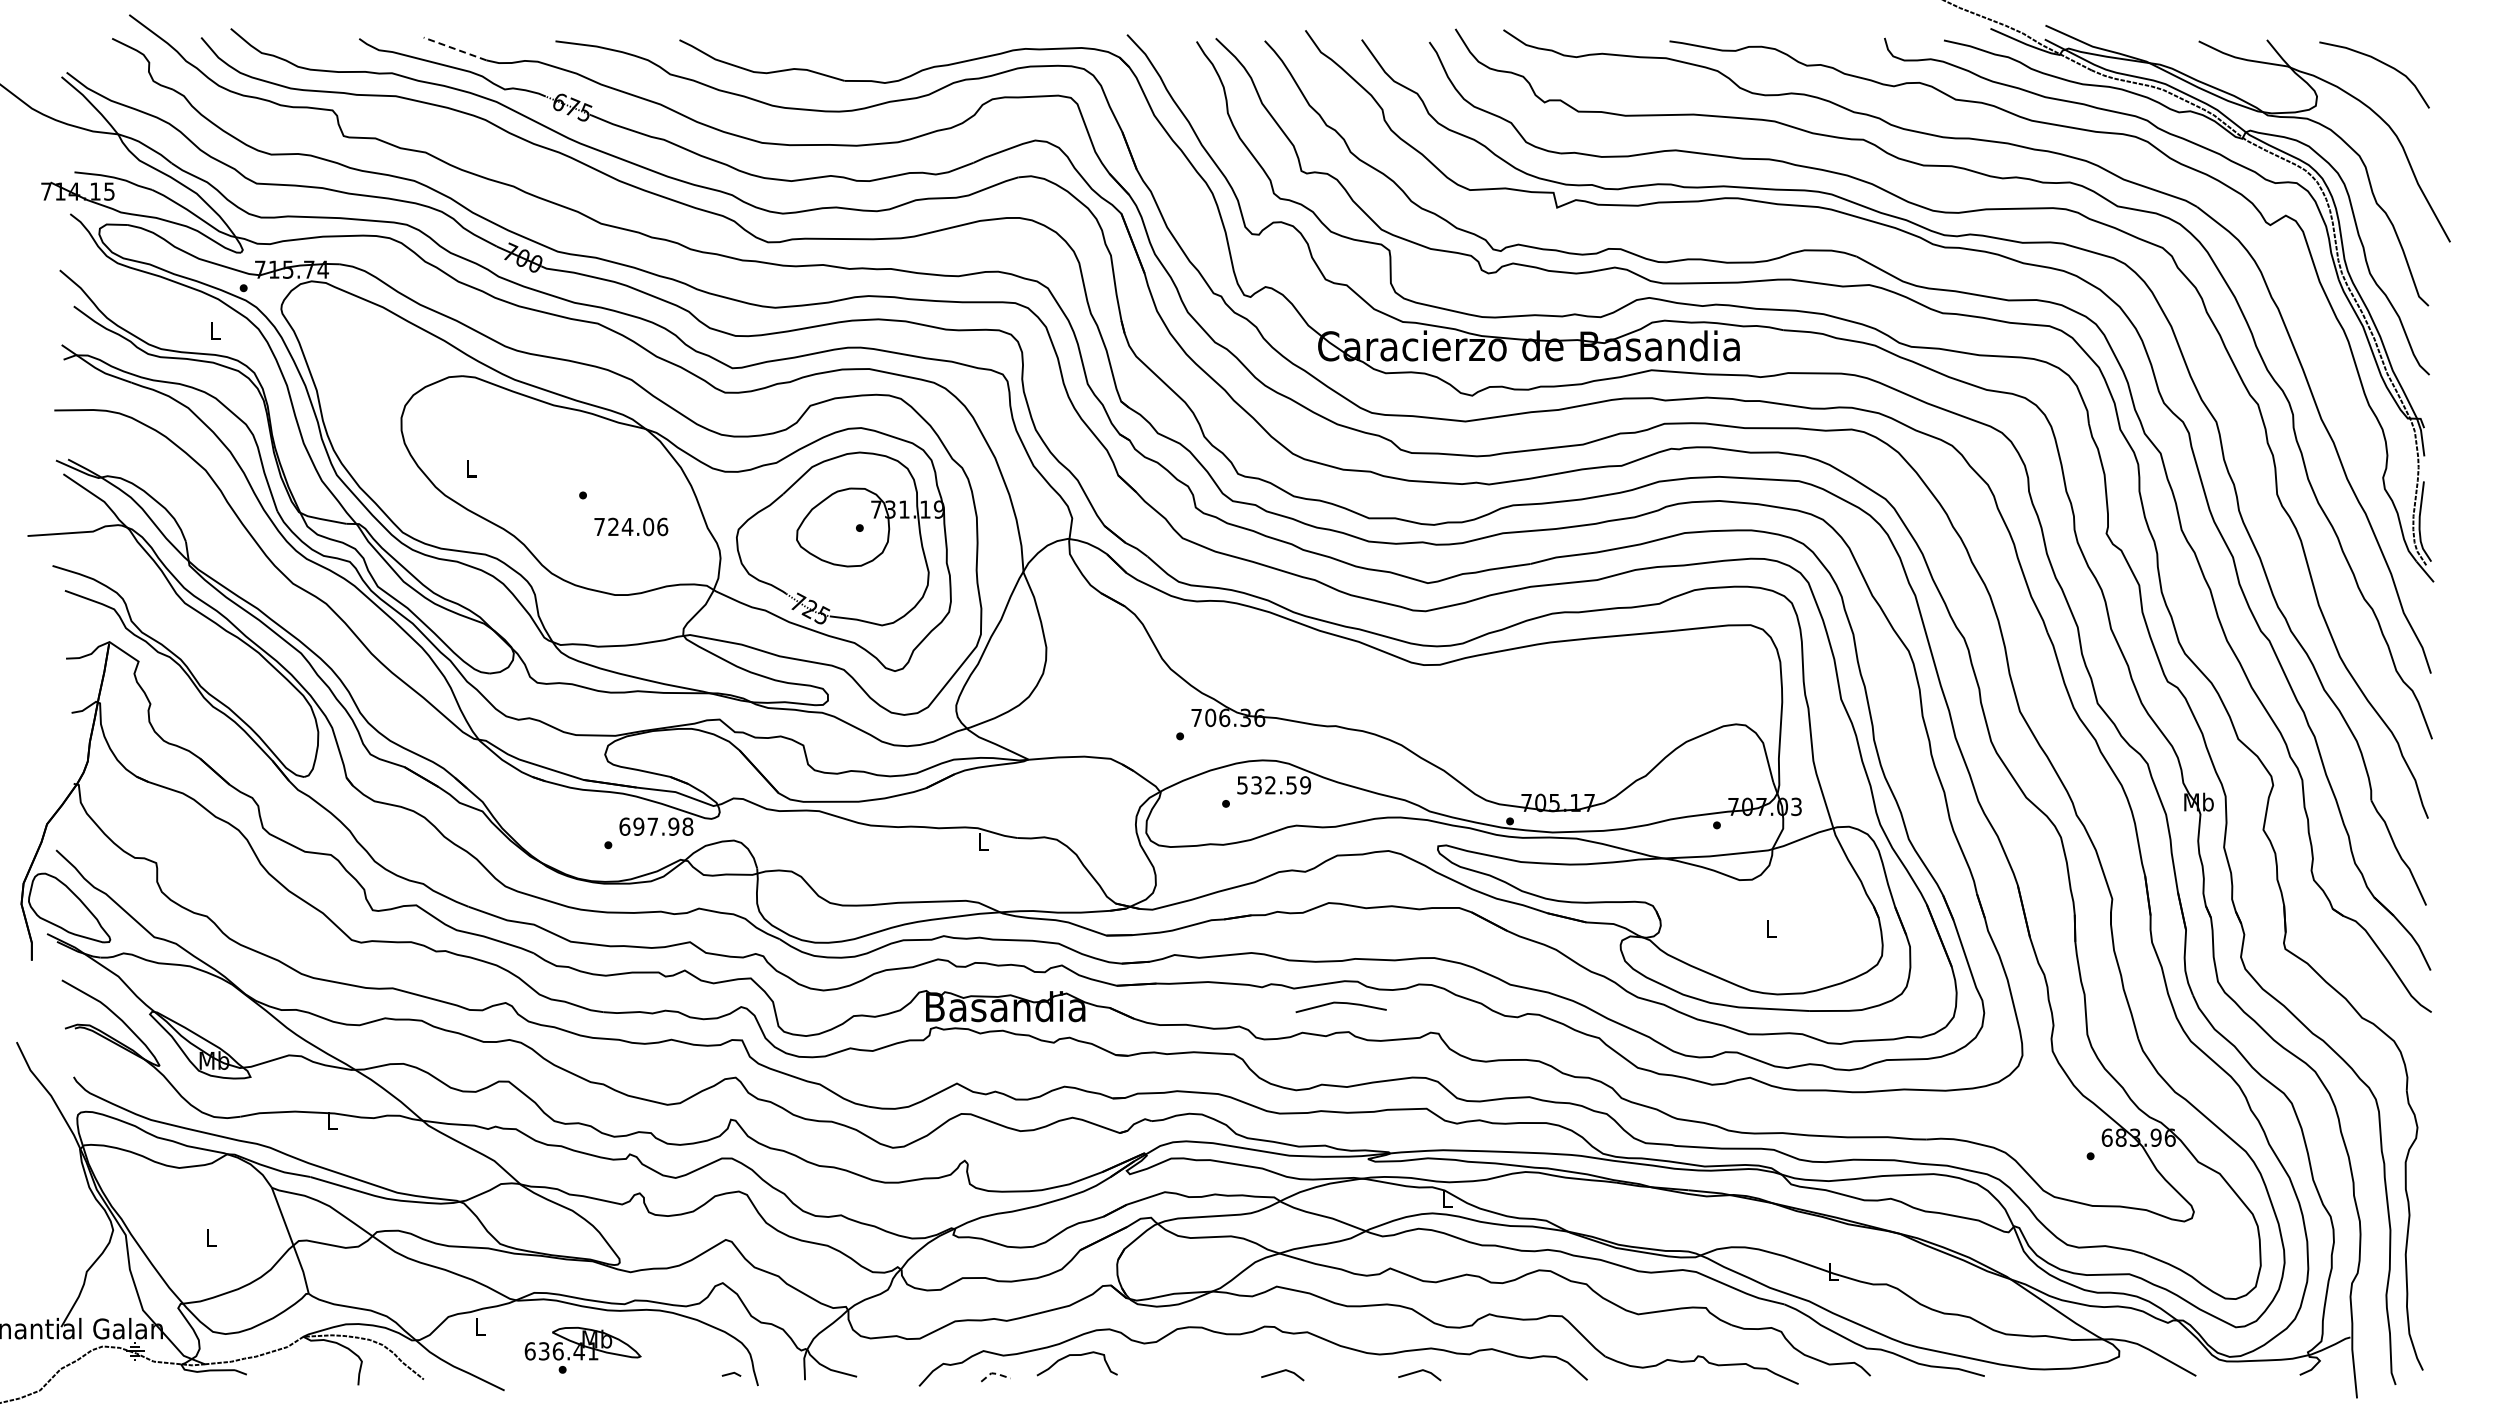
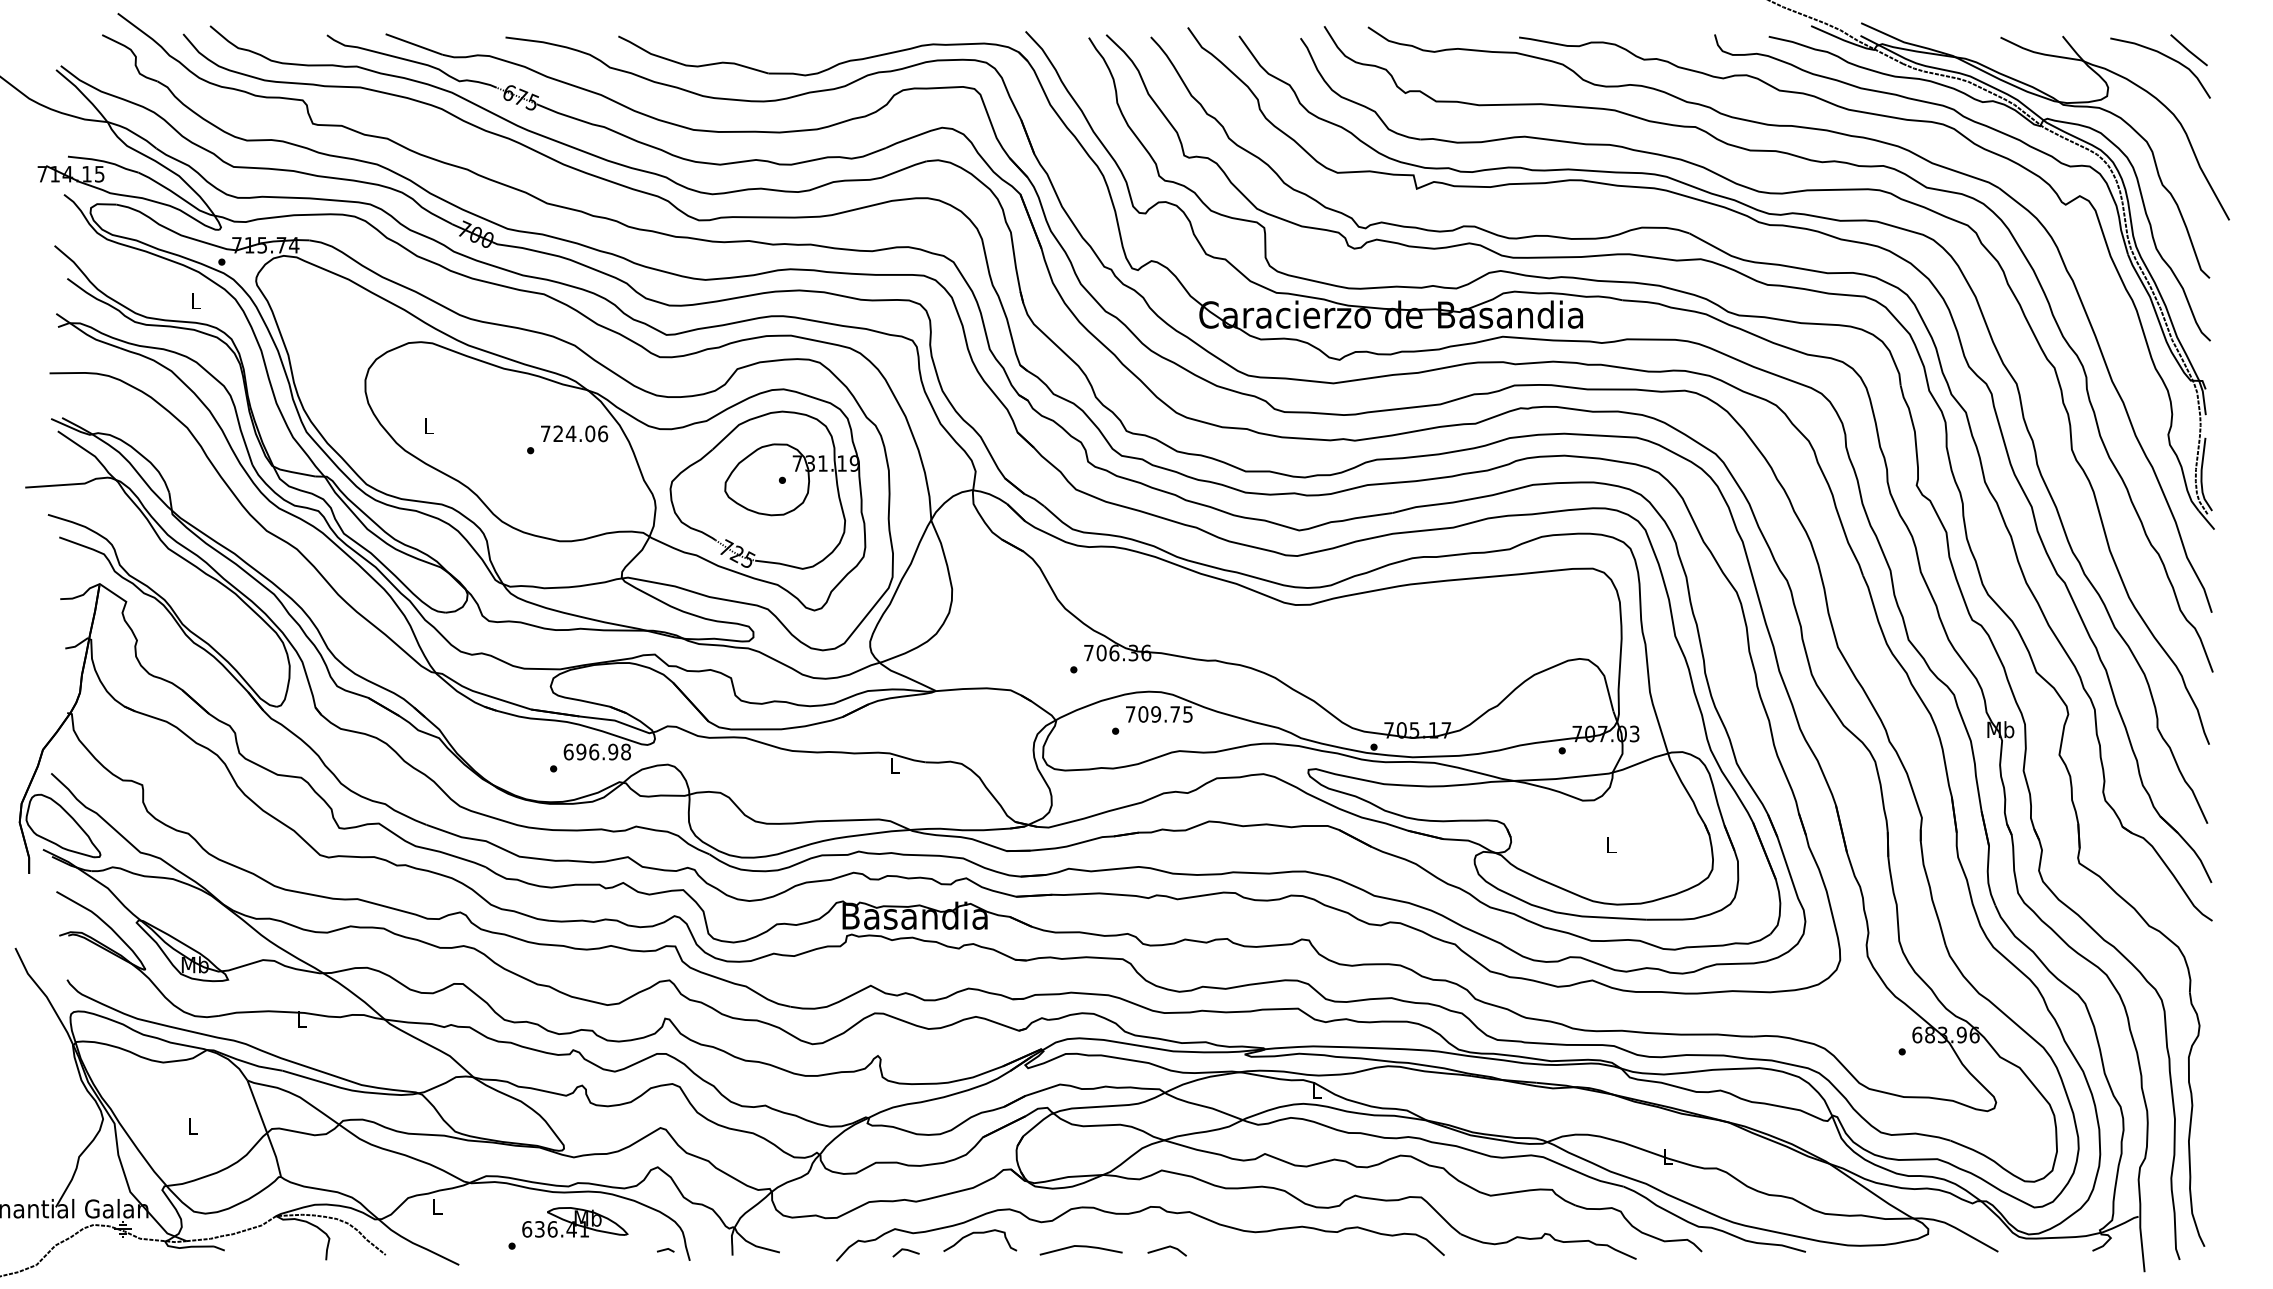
line: (454, 48) -> (413, 44), dashed -> solid
line: (2405, 54) -> (2188, 49), added
text: (631, 526) -> (574, 433), moved
text: (1274, 785) -> (1159, 714), 532.59 -> 709.75
text: (652, 826) -> (593, 751), 697.98 -> 696.98
line: (1340, 1003) -> (1080, 1246), moved
part: (582, 1343) -> (574, 1222), moved
line: (1418, 1372) -> (1290, 1248), removed
line: (995, 1373) -> (905, 1249), dashed -> solid

